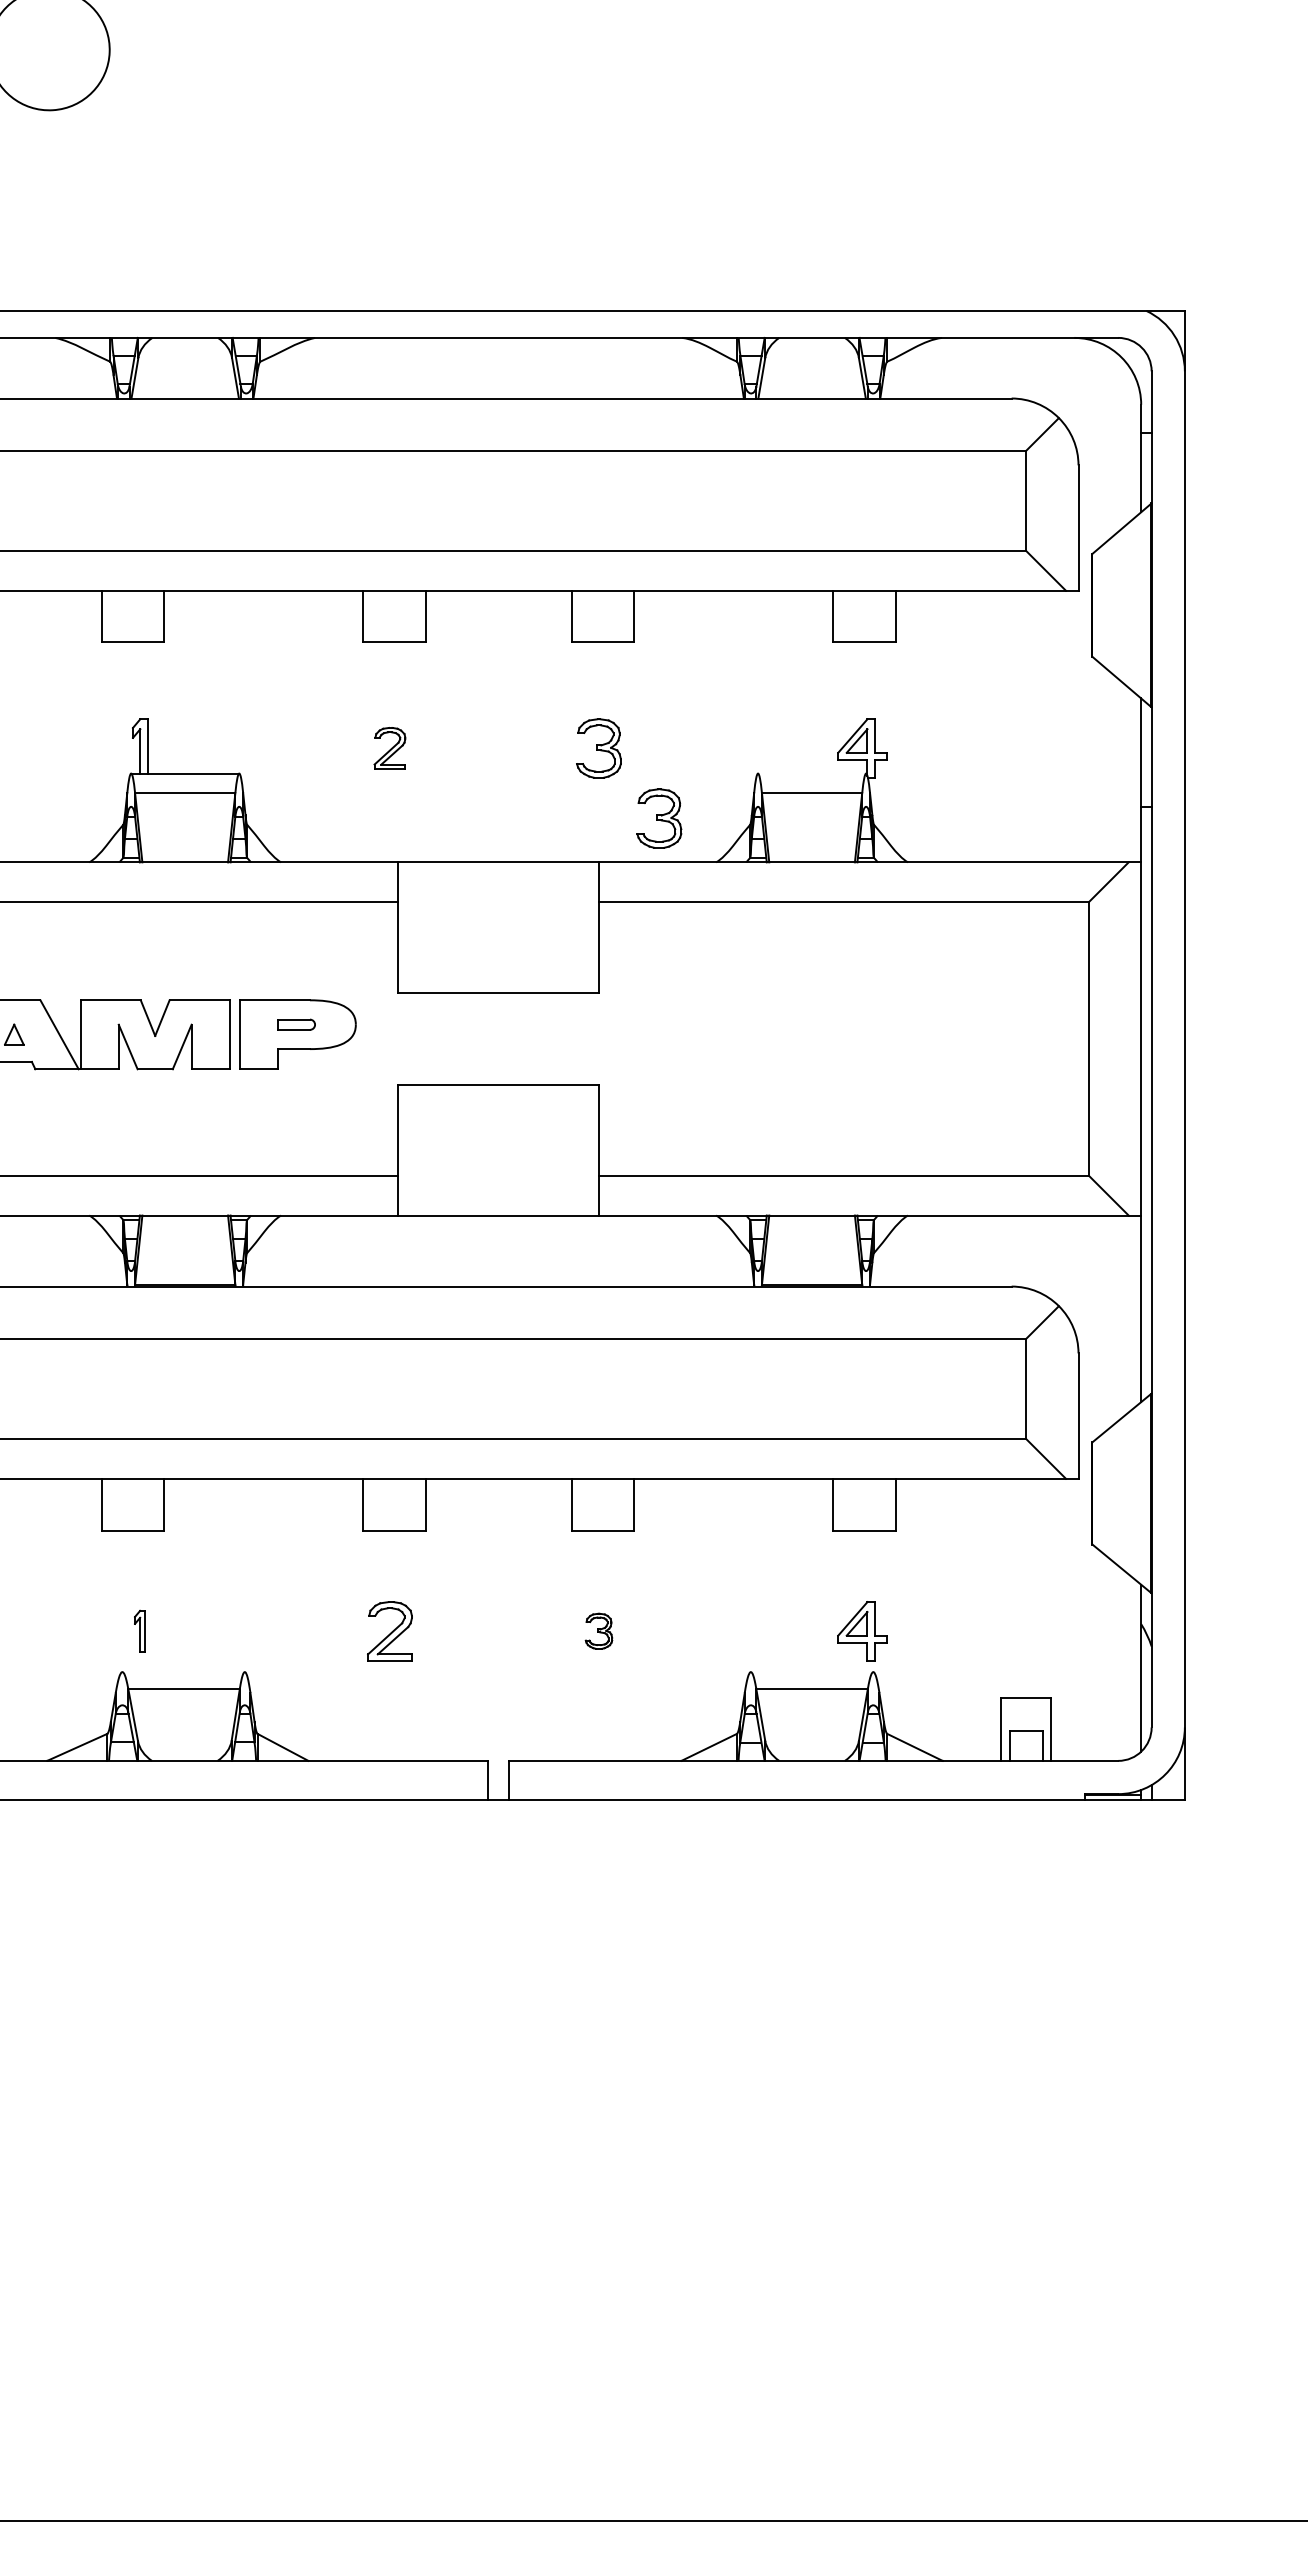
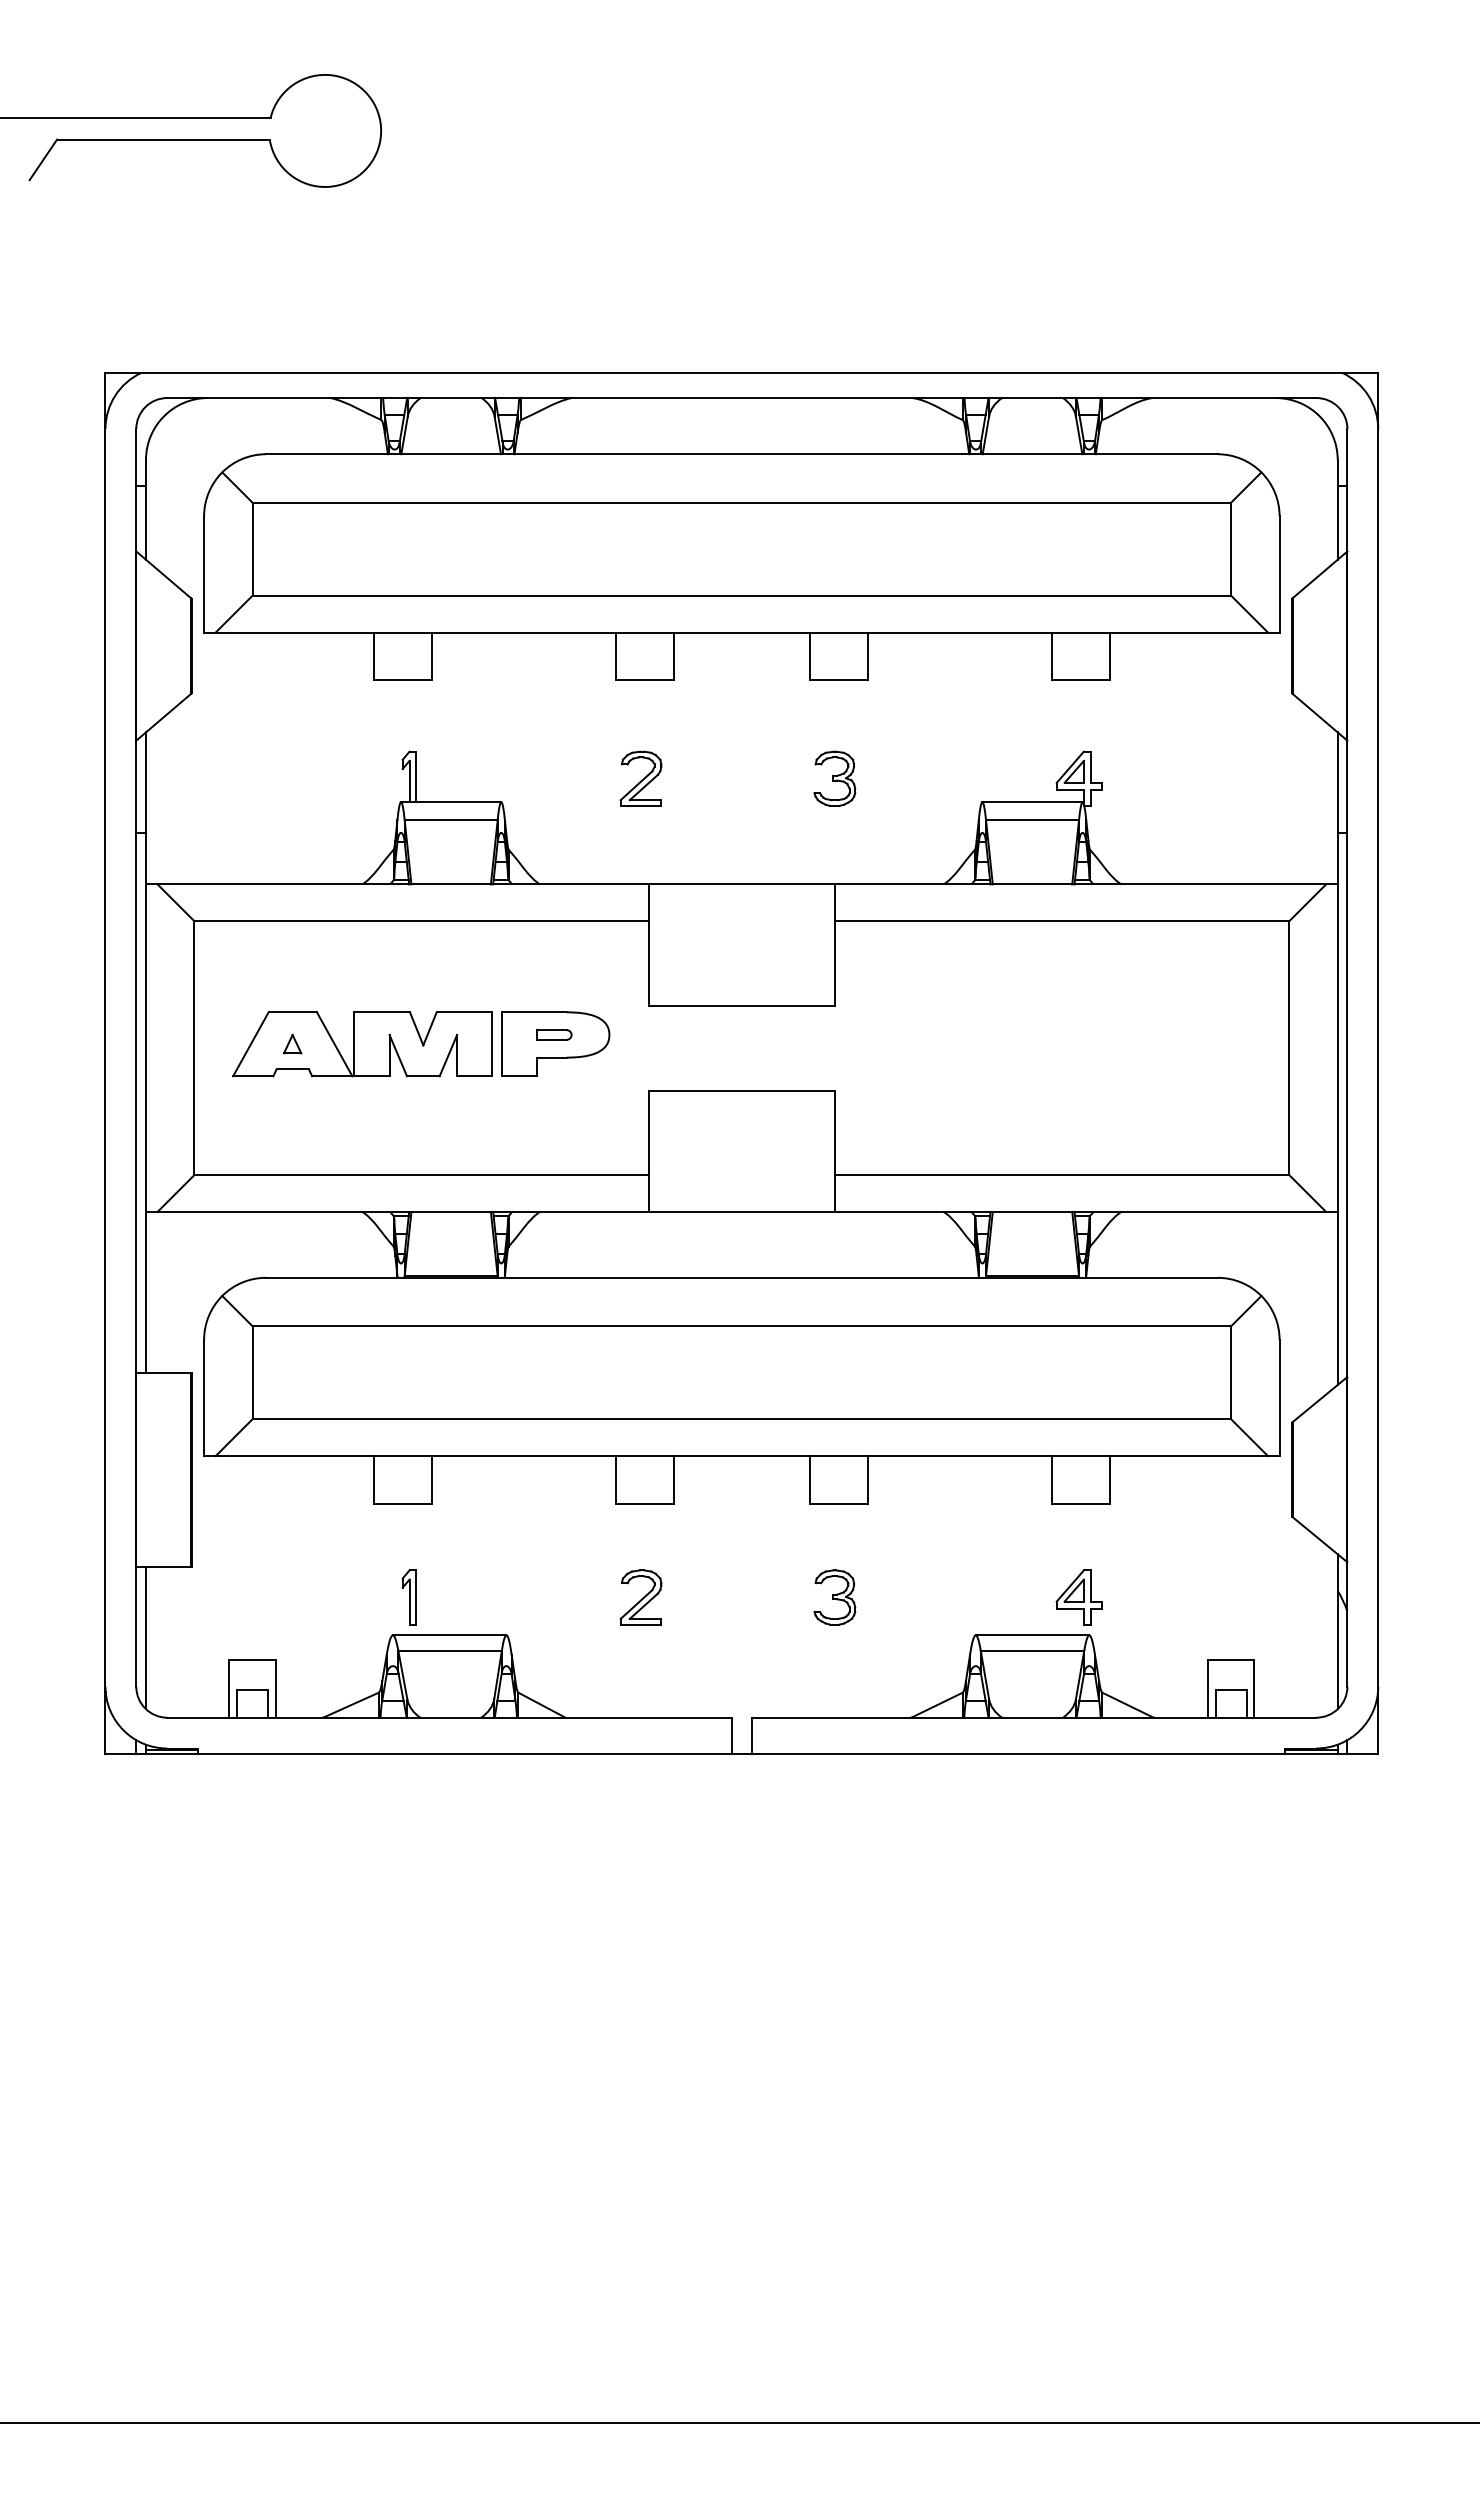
part: (389, 748) -> (640, 778), size x1.43
line: (812, 774) -> (1032, 802), added
part: (658, 818) -> (890, 843), removed
part: (139, 1631) -> (408, 1597), size x1.43
part: (598, 1631) -> (834, 1597), size x1.67
line: (183, 1672) -> (449, 1635), added
line: (812, 1672) -> (1032, 1635), added

